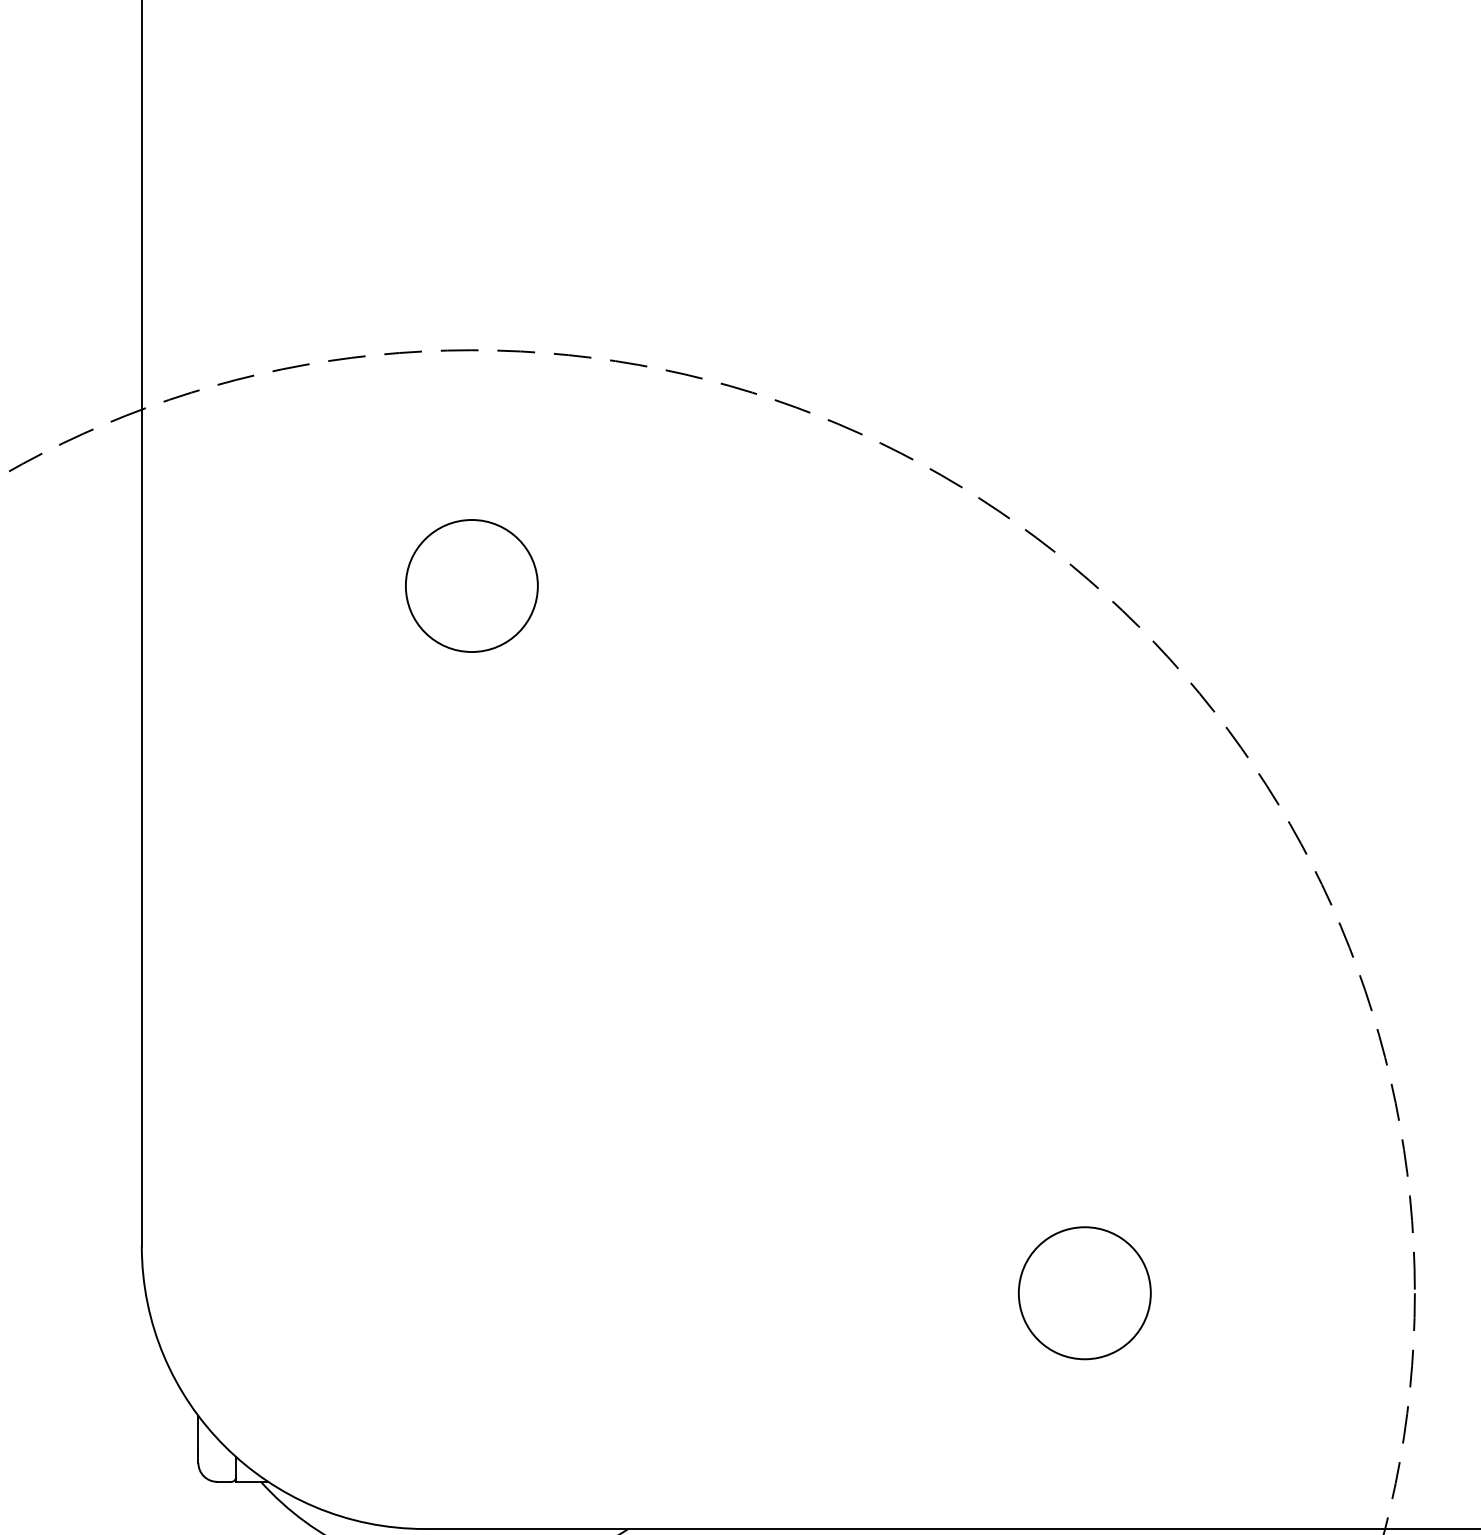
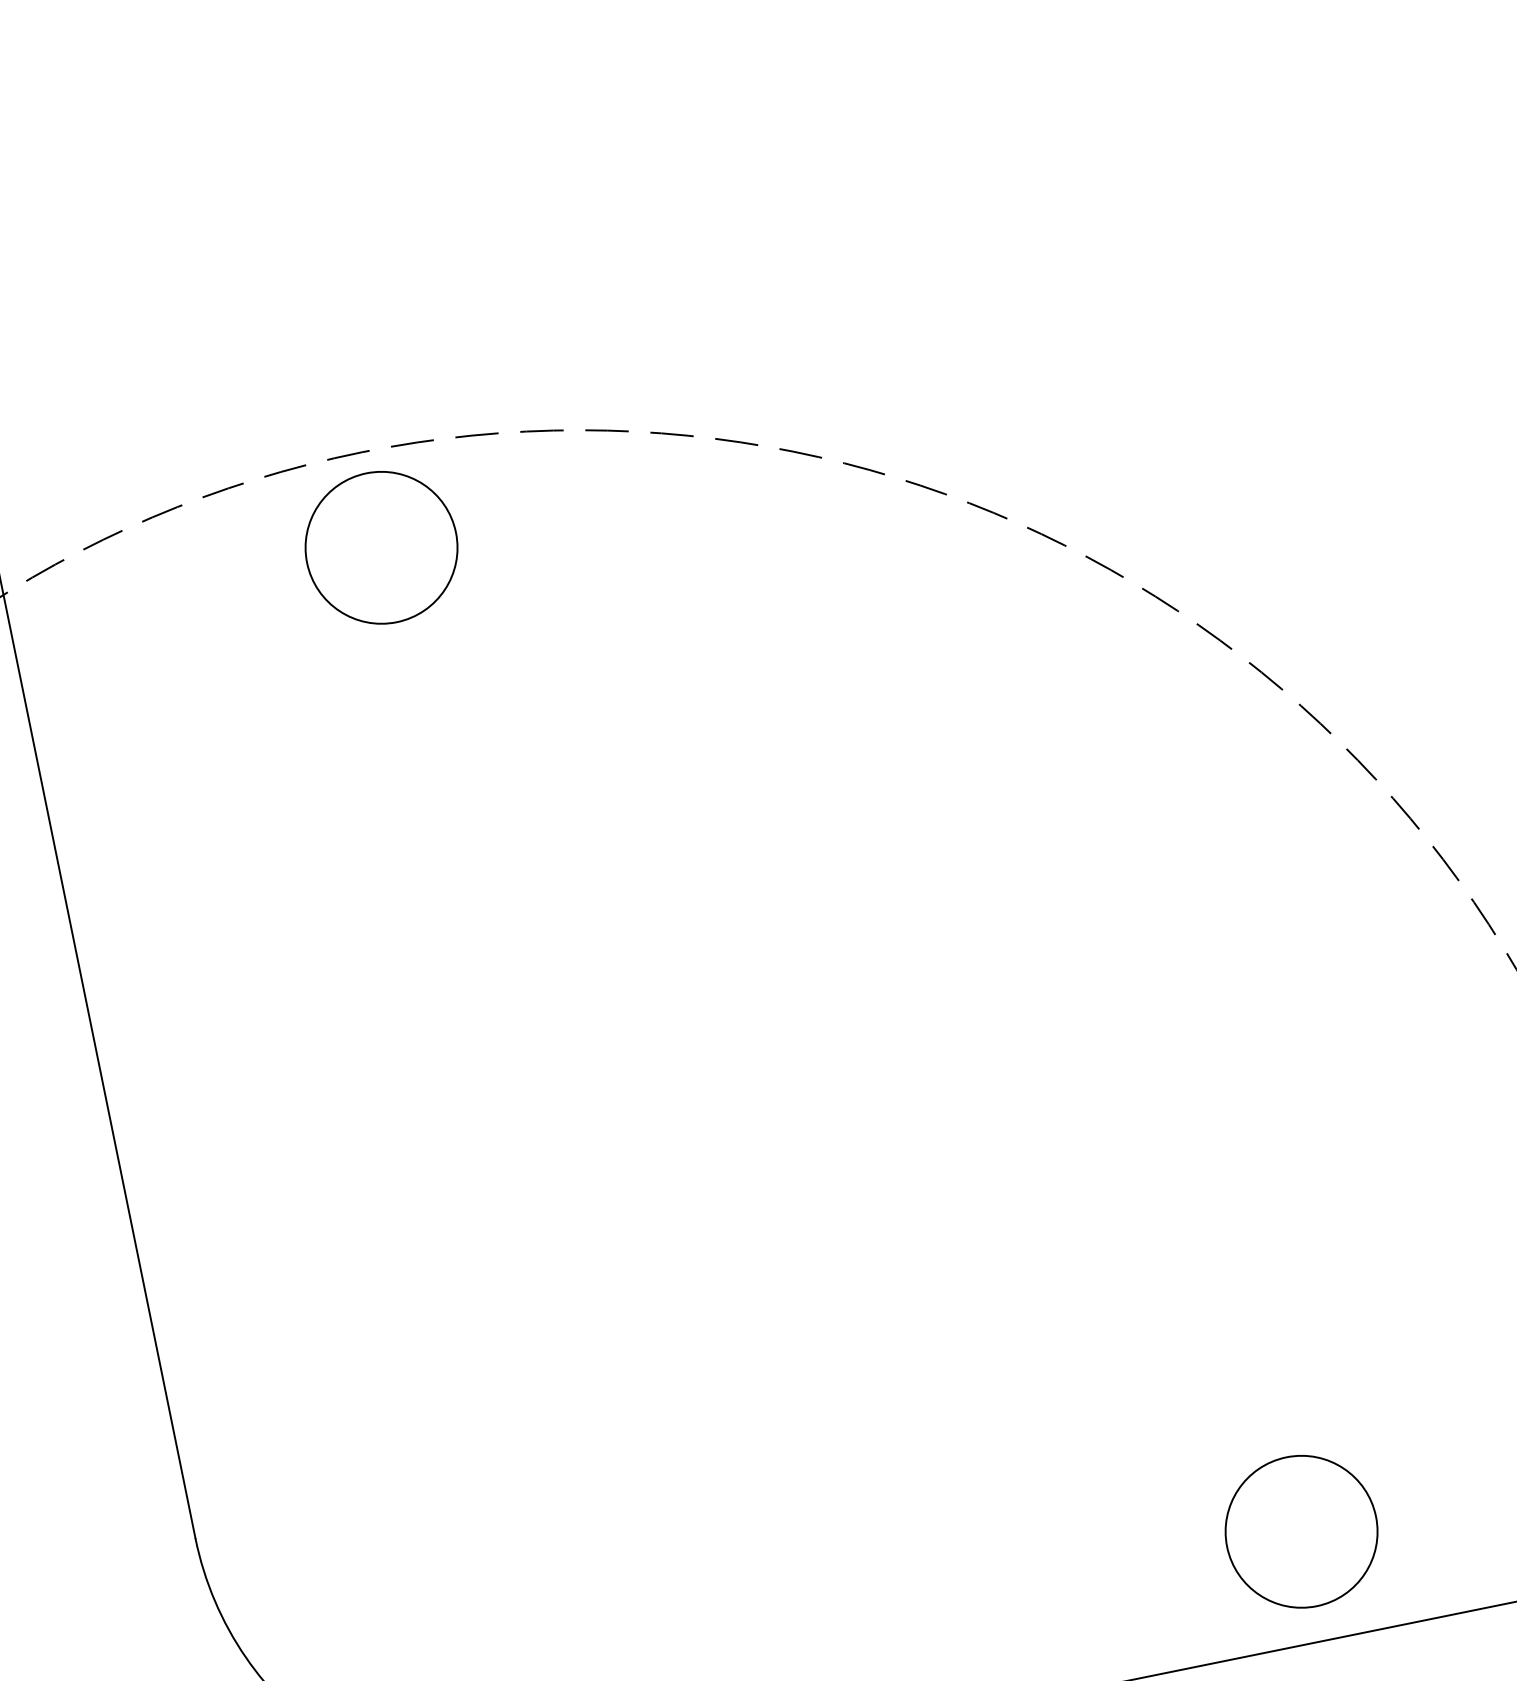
circle: (471, 585) -> (381, 547), moved
circle: (1084, 1293) -> (1301, 1532), moved

